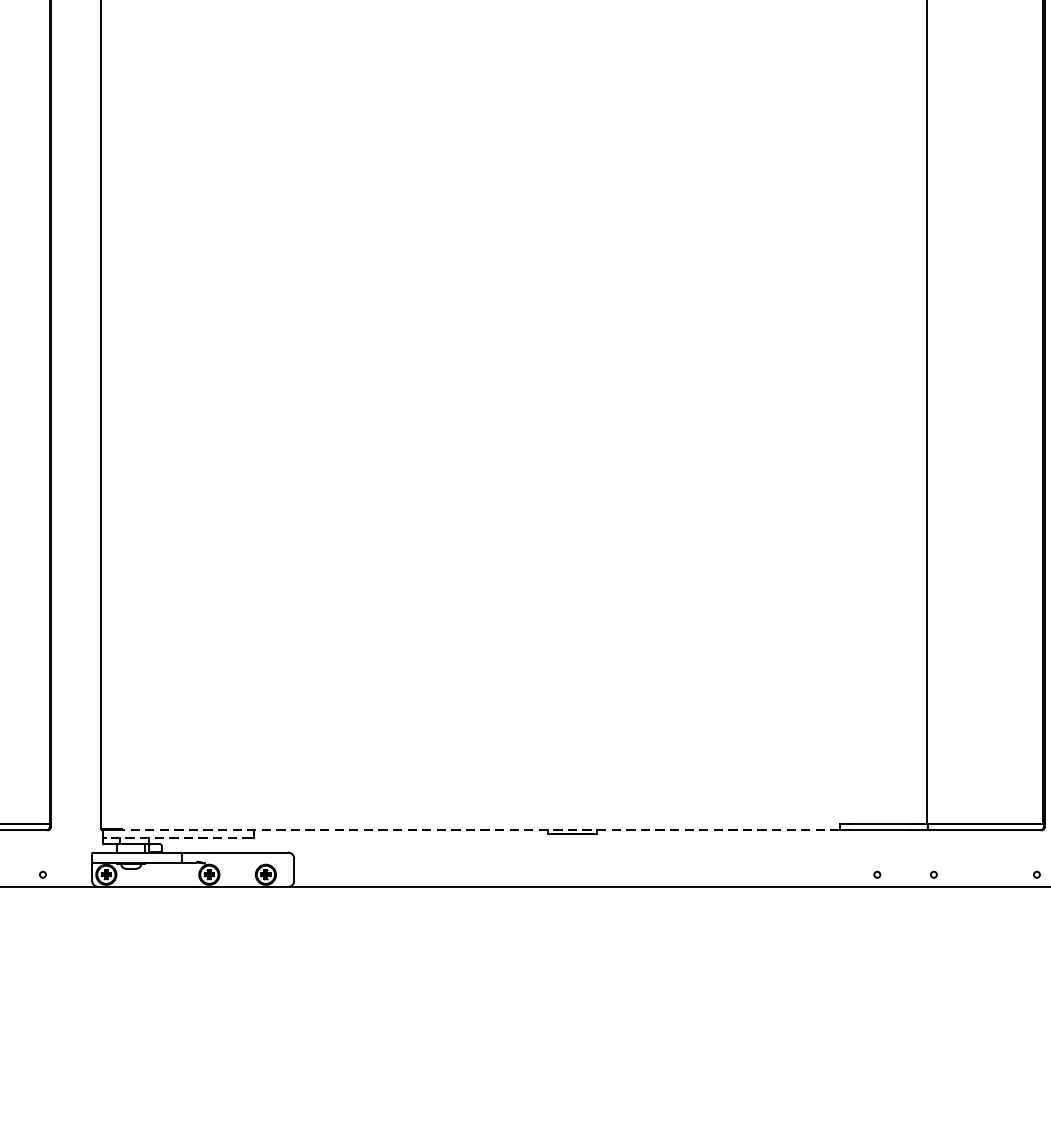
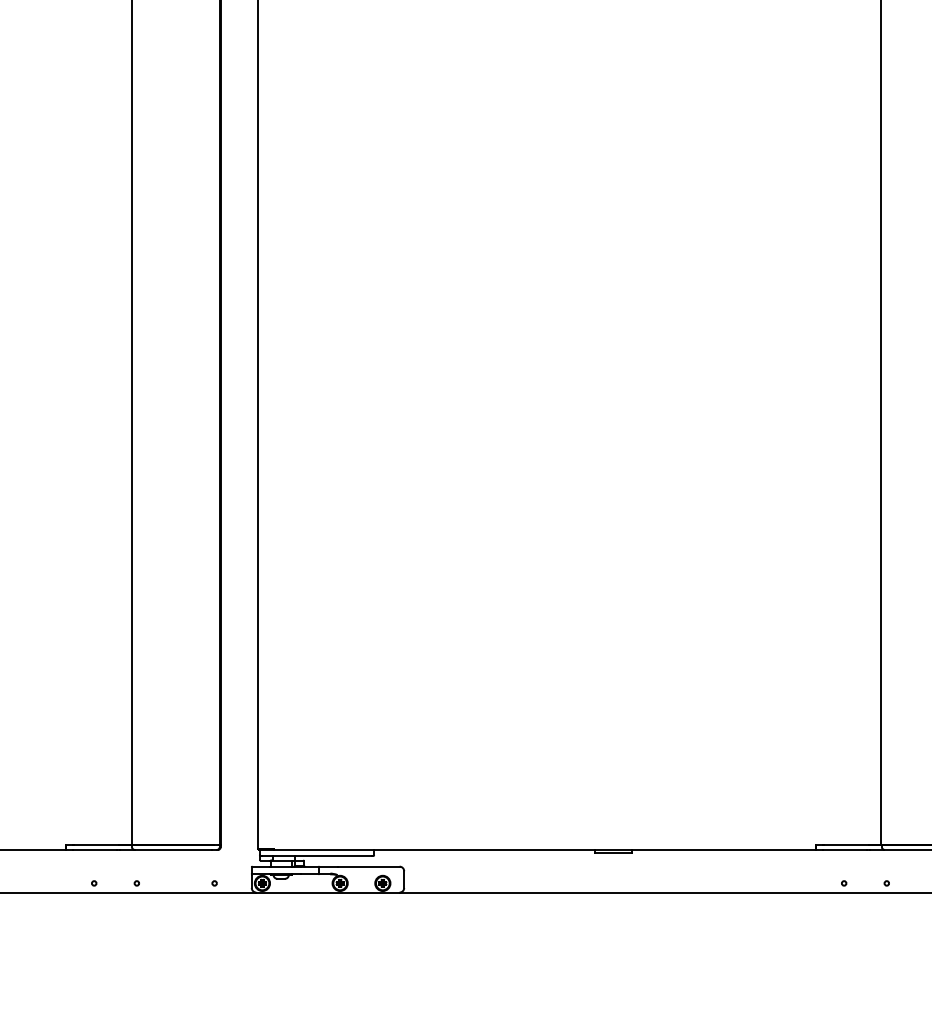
line: (480, 829) -> (544, 849), dashed -> solid
line: (179, 837) -> (317, 855), dashed -> solid

